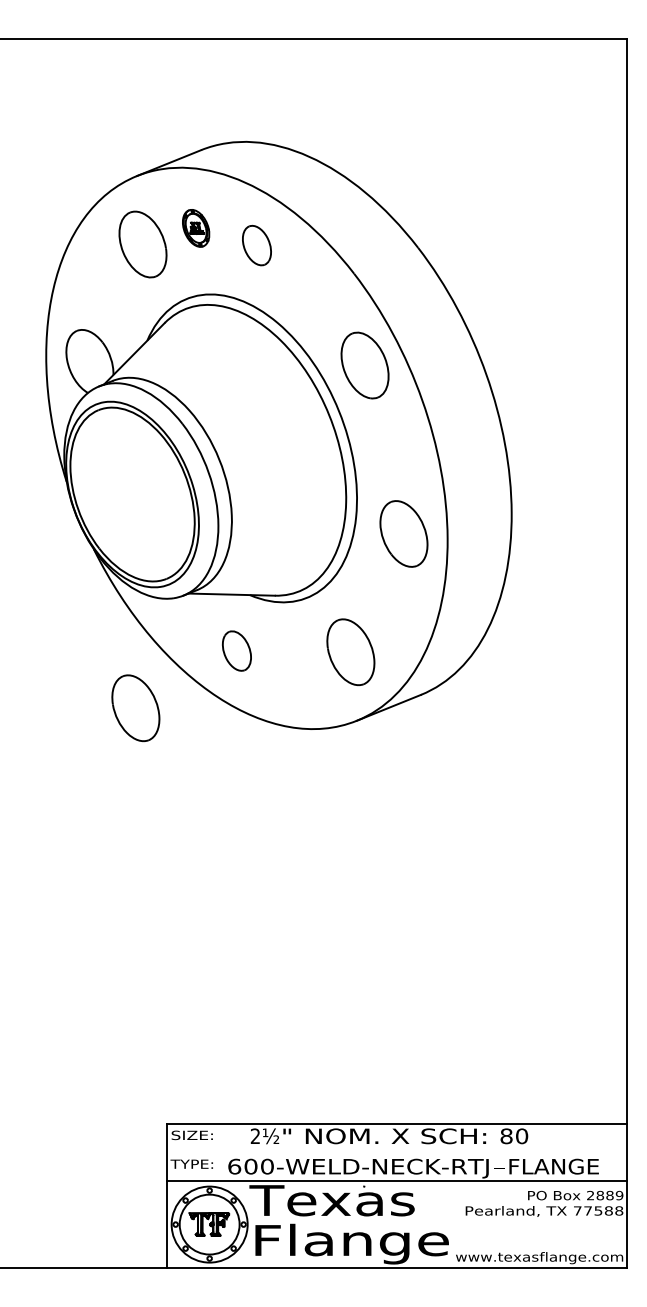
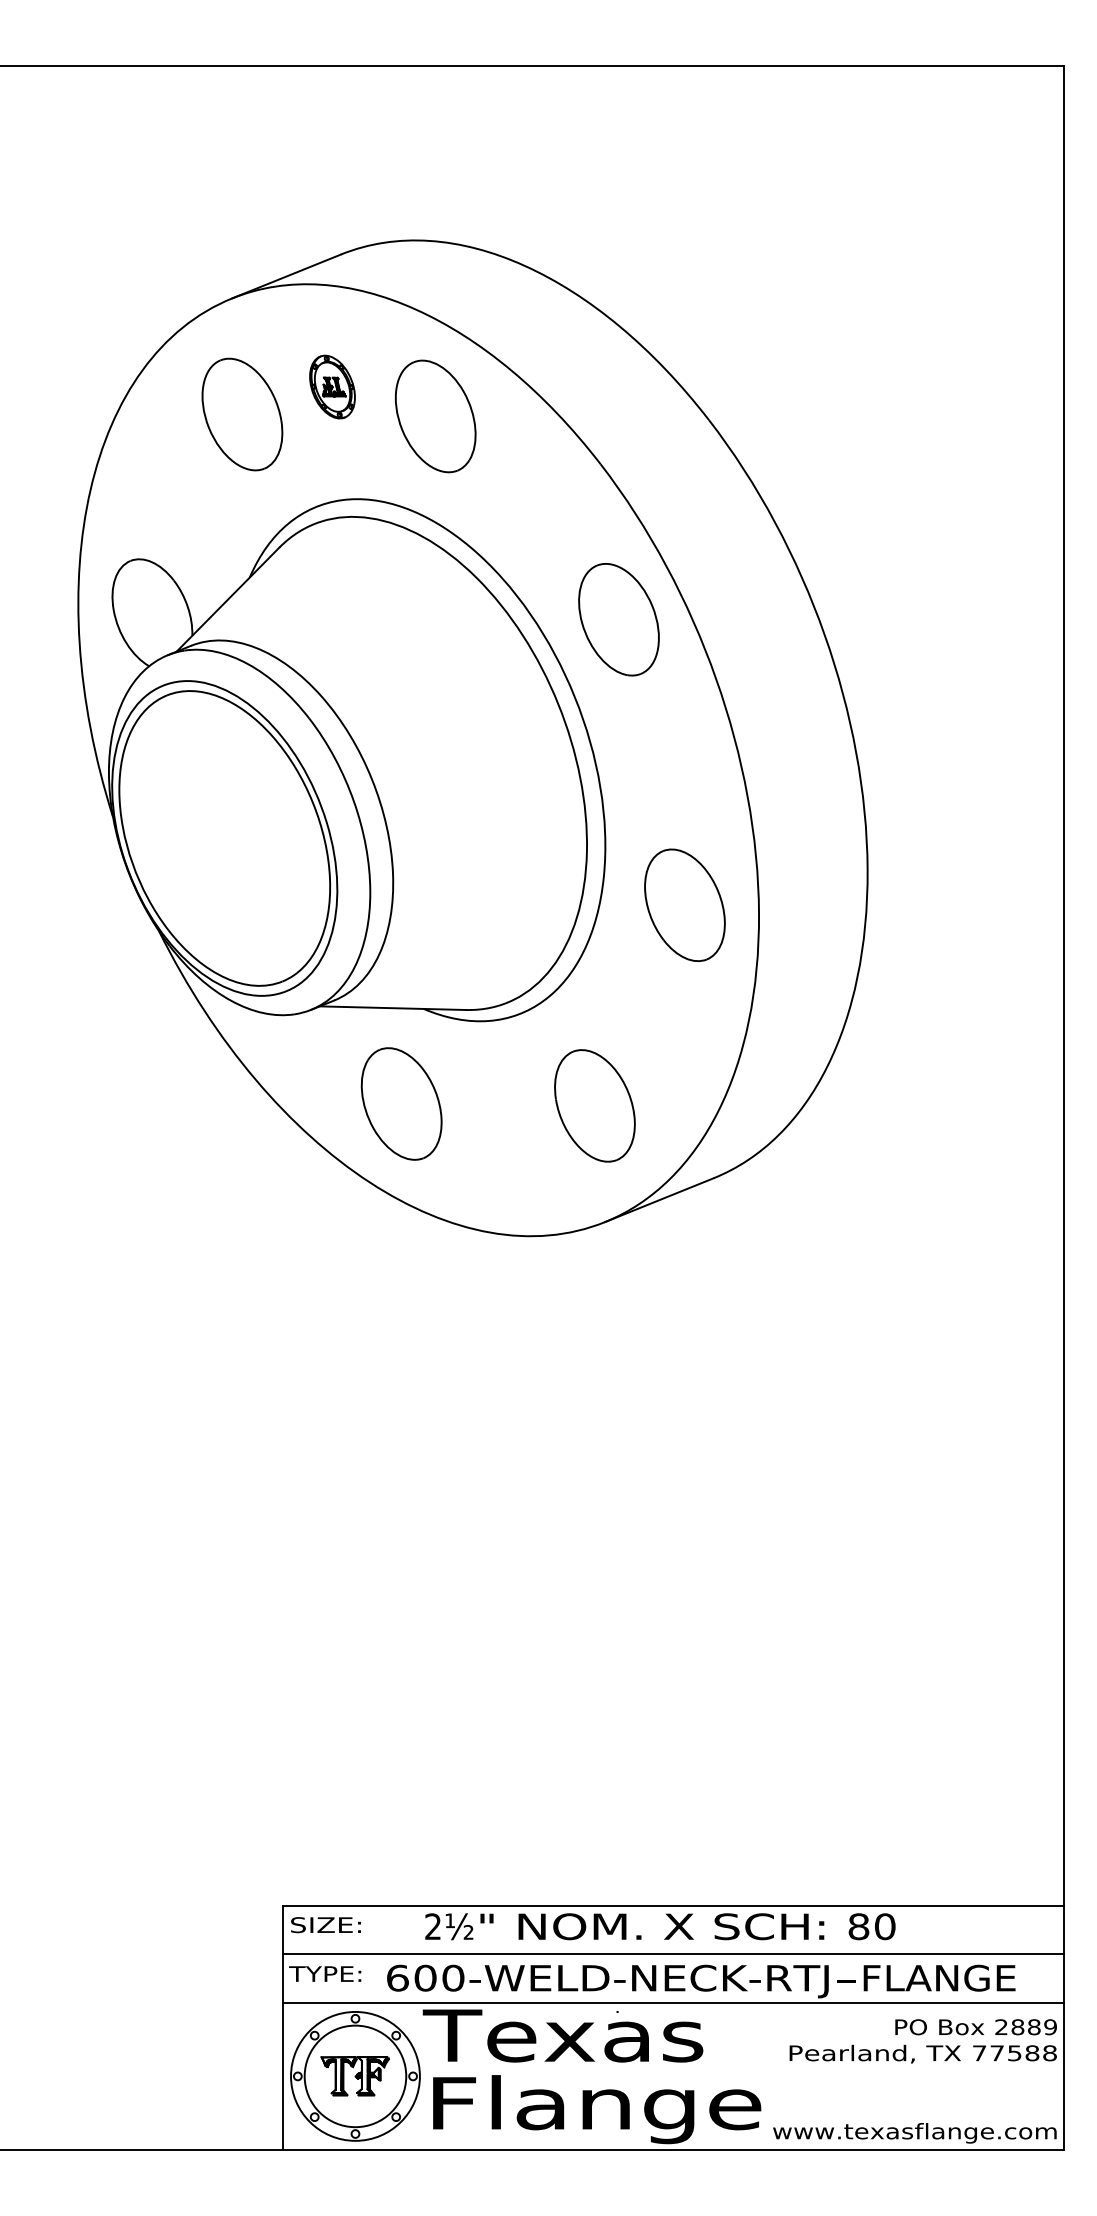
part: (256, 245) -> (434, 416), size x1.67
part: (236, 650) -> (400, 1102), size x1.67
part: (135, 707) -> (229, 1199), removed
line: (396, 1152) -> (672, 1954), added

